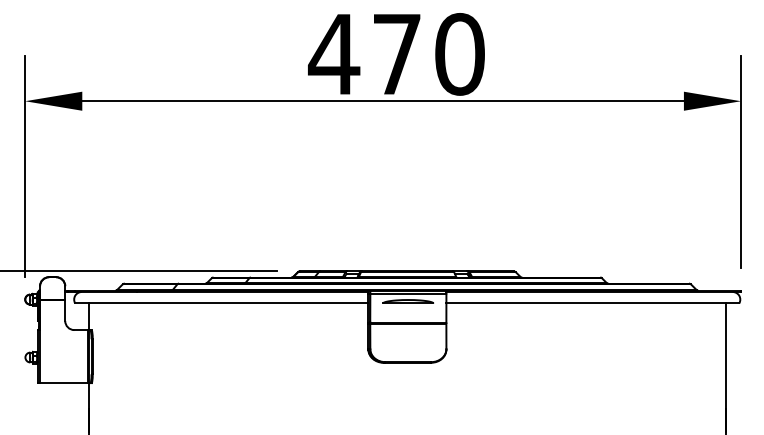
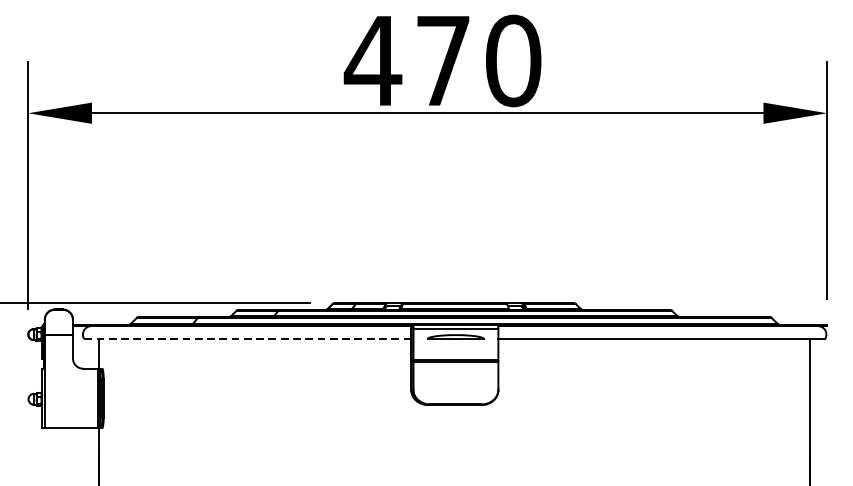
line: (221, 303) -> (247, 338), solid -> dashed

